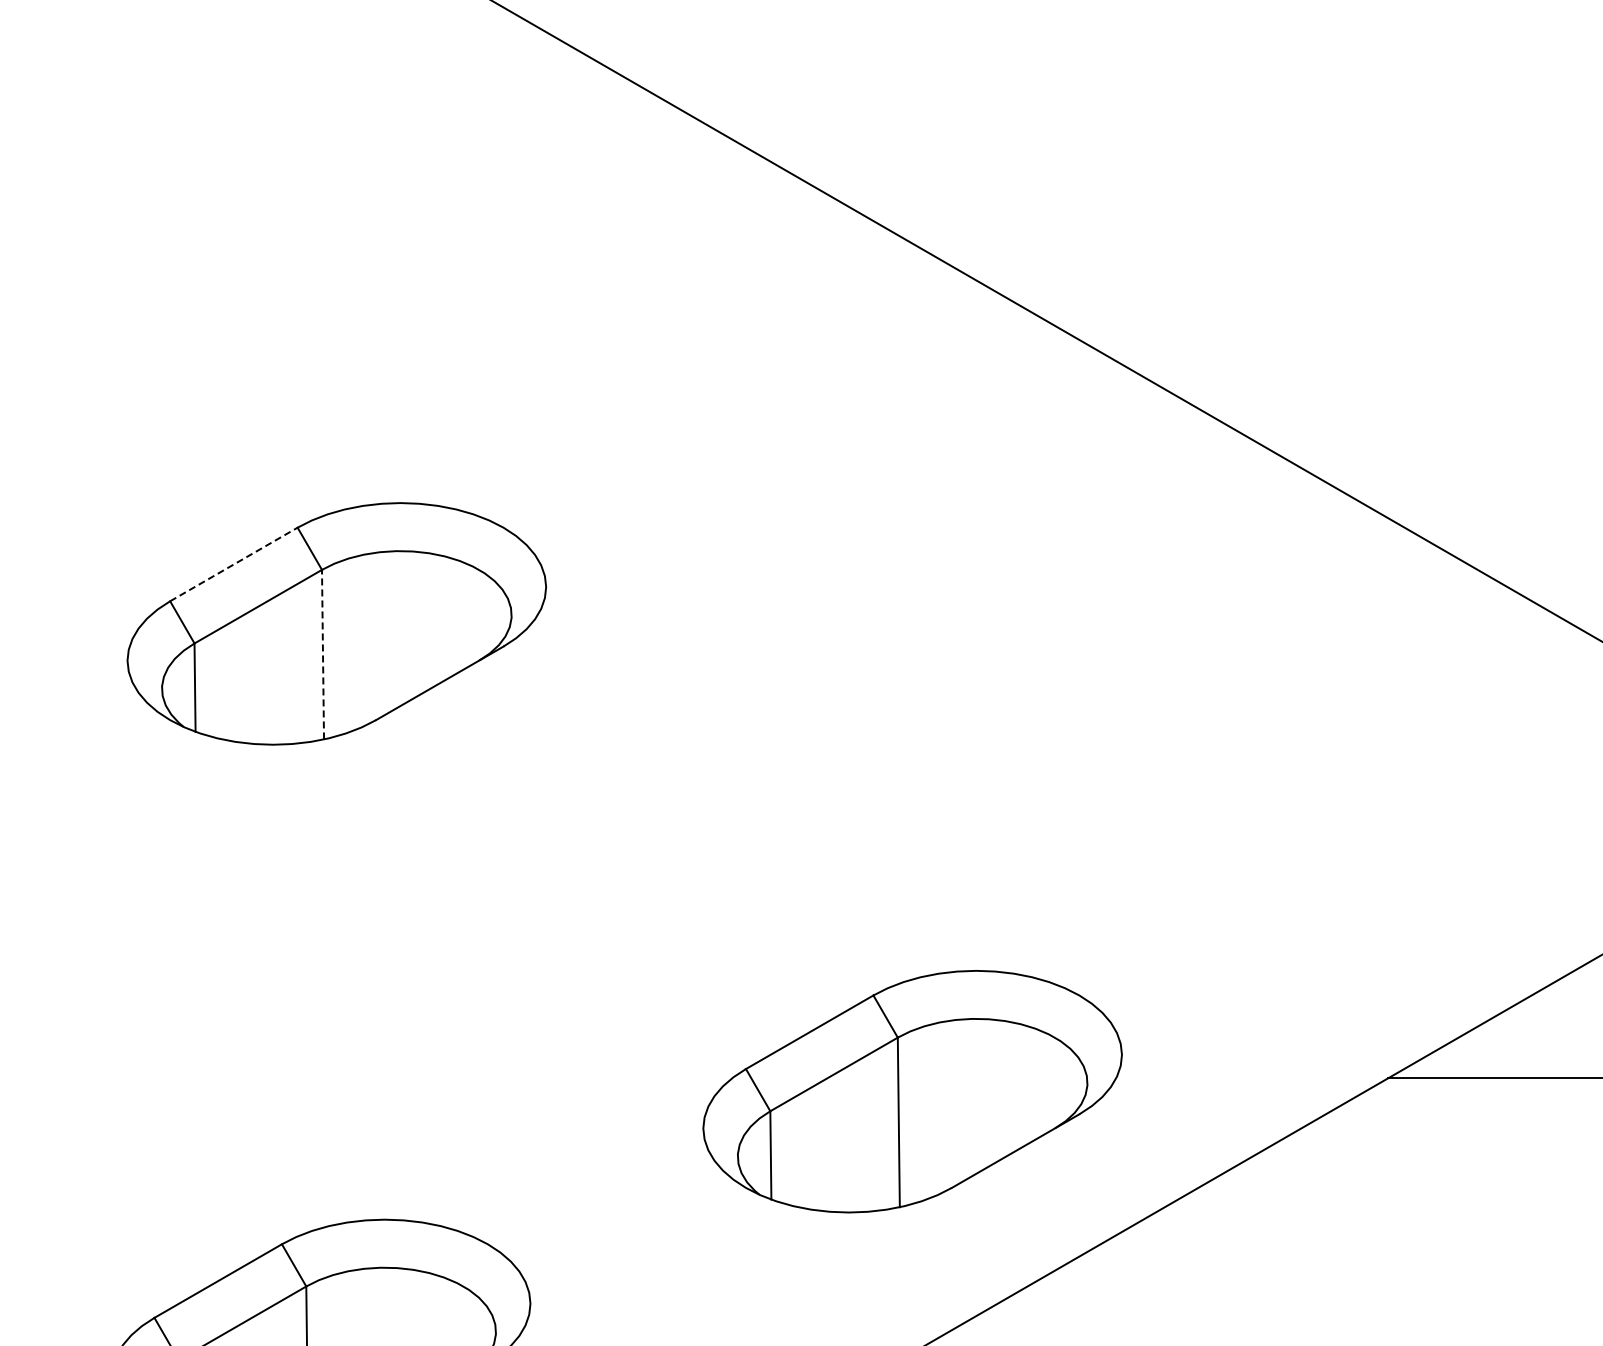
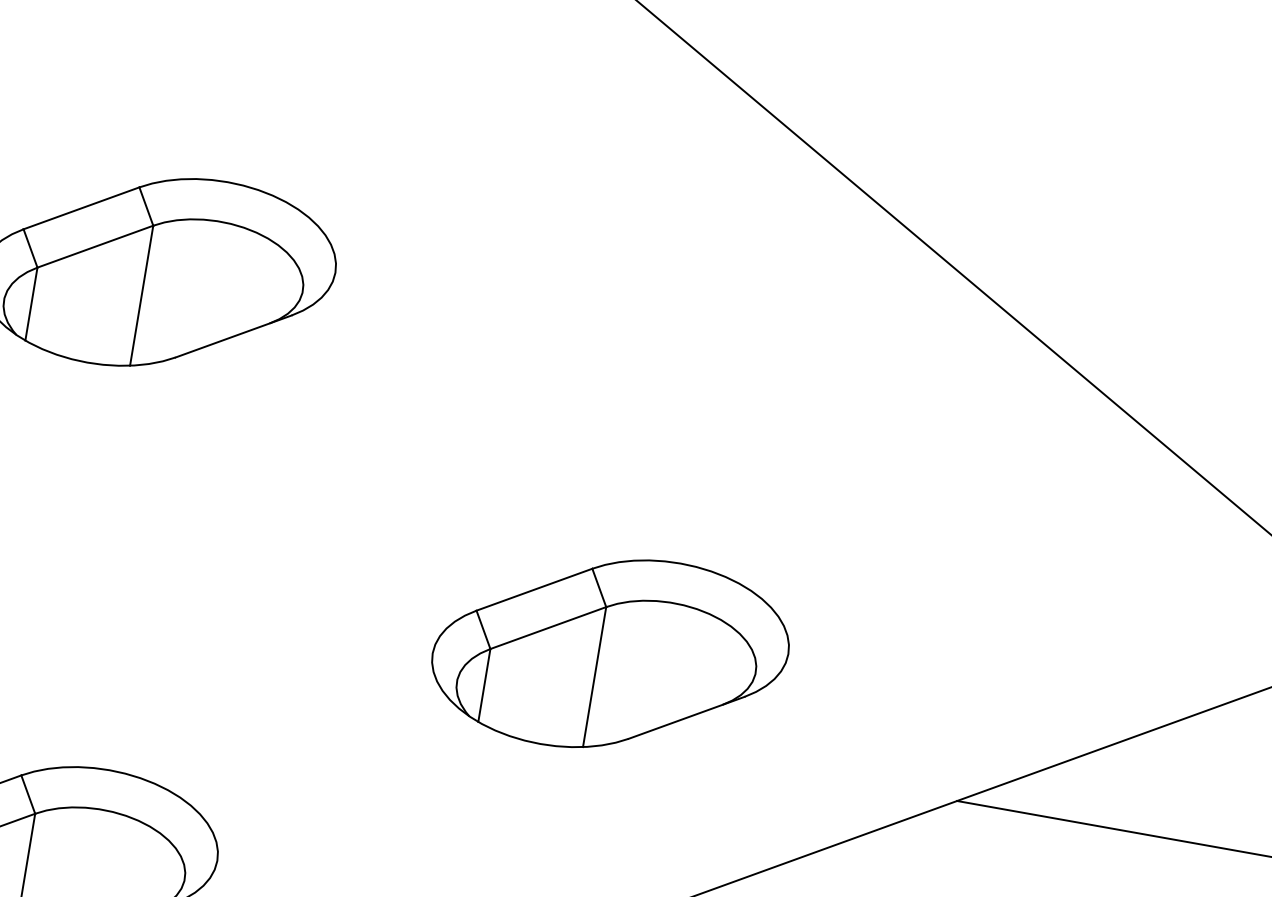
line: (233, 564) -> (81, 208), dashed -> solid
line: (323, 654) -> (142, 295), dashed -> solid
part: (912, 1091) -> (610, 653), moved

